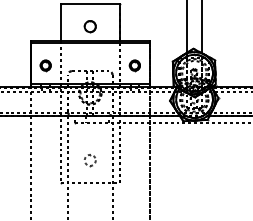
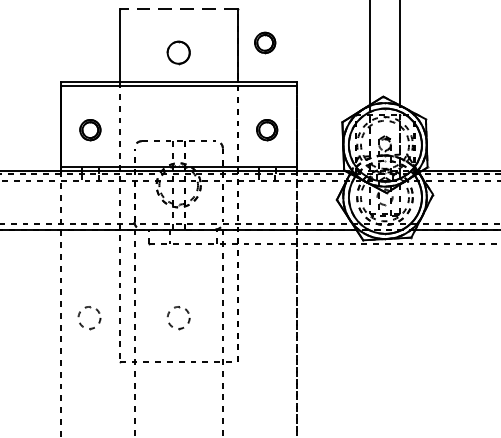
line: (90, 4) -> (179, 8), solid -> dashed
part: (133, 21) -> (264, 42), added
part: (44, 160) -> (87, 318), added

